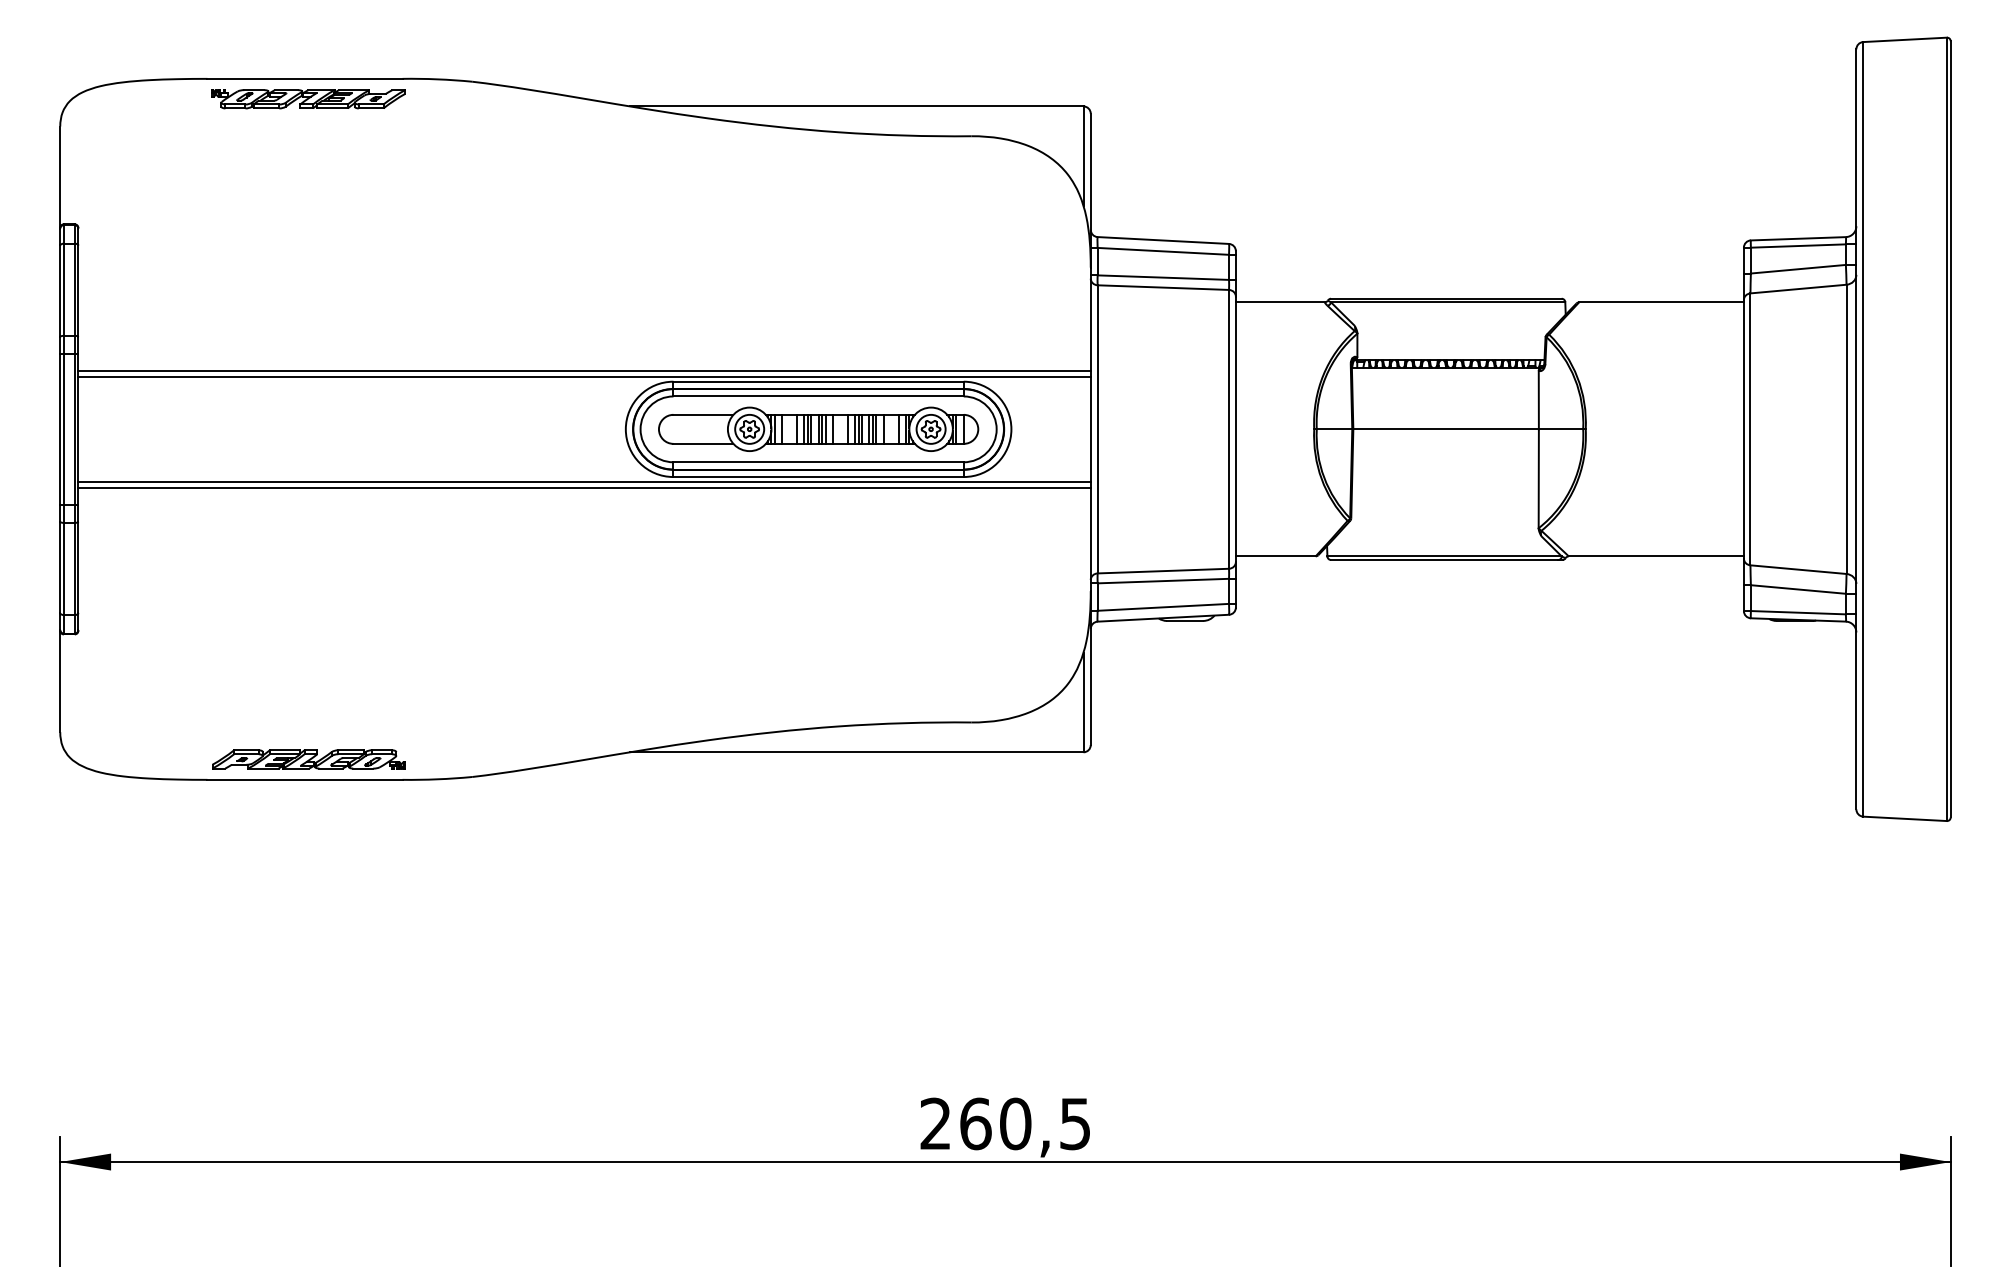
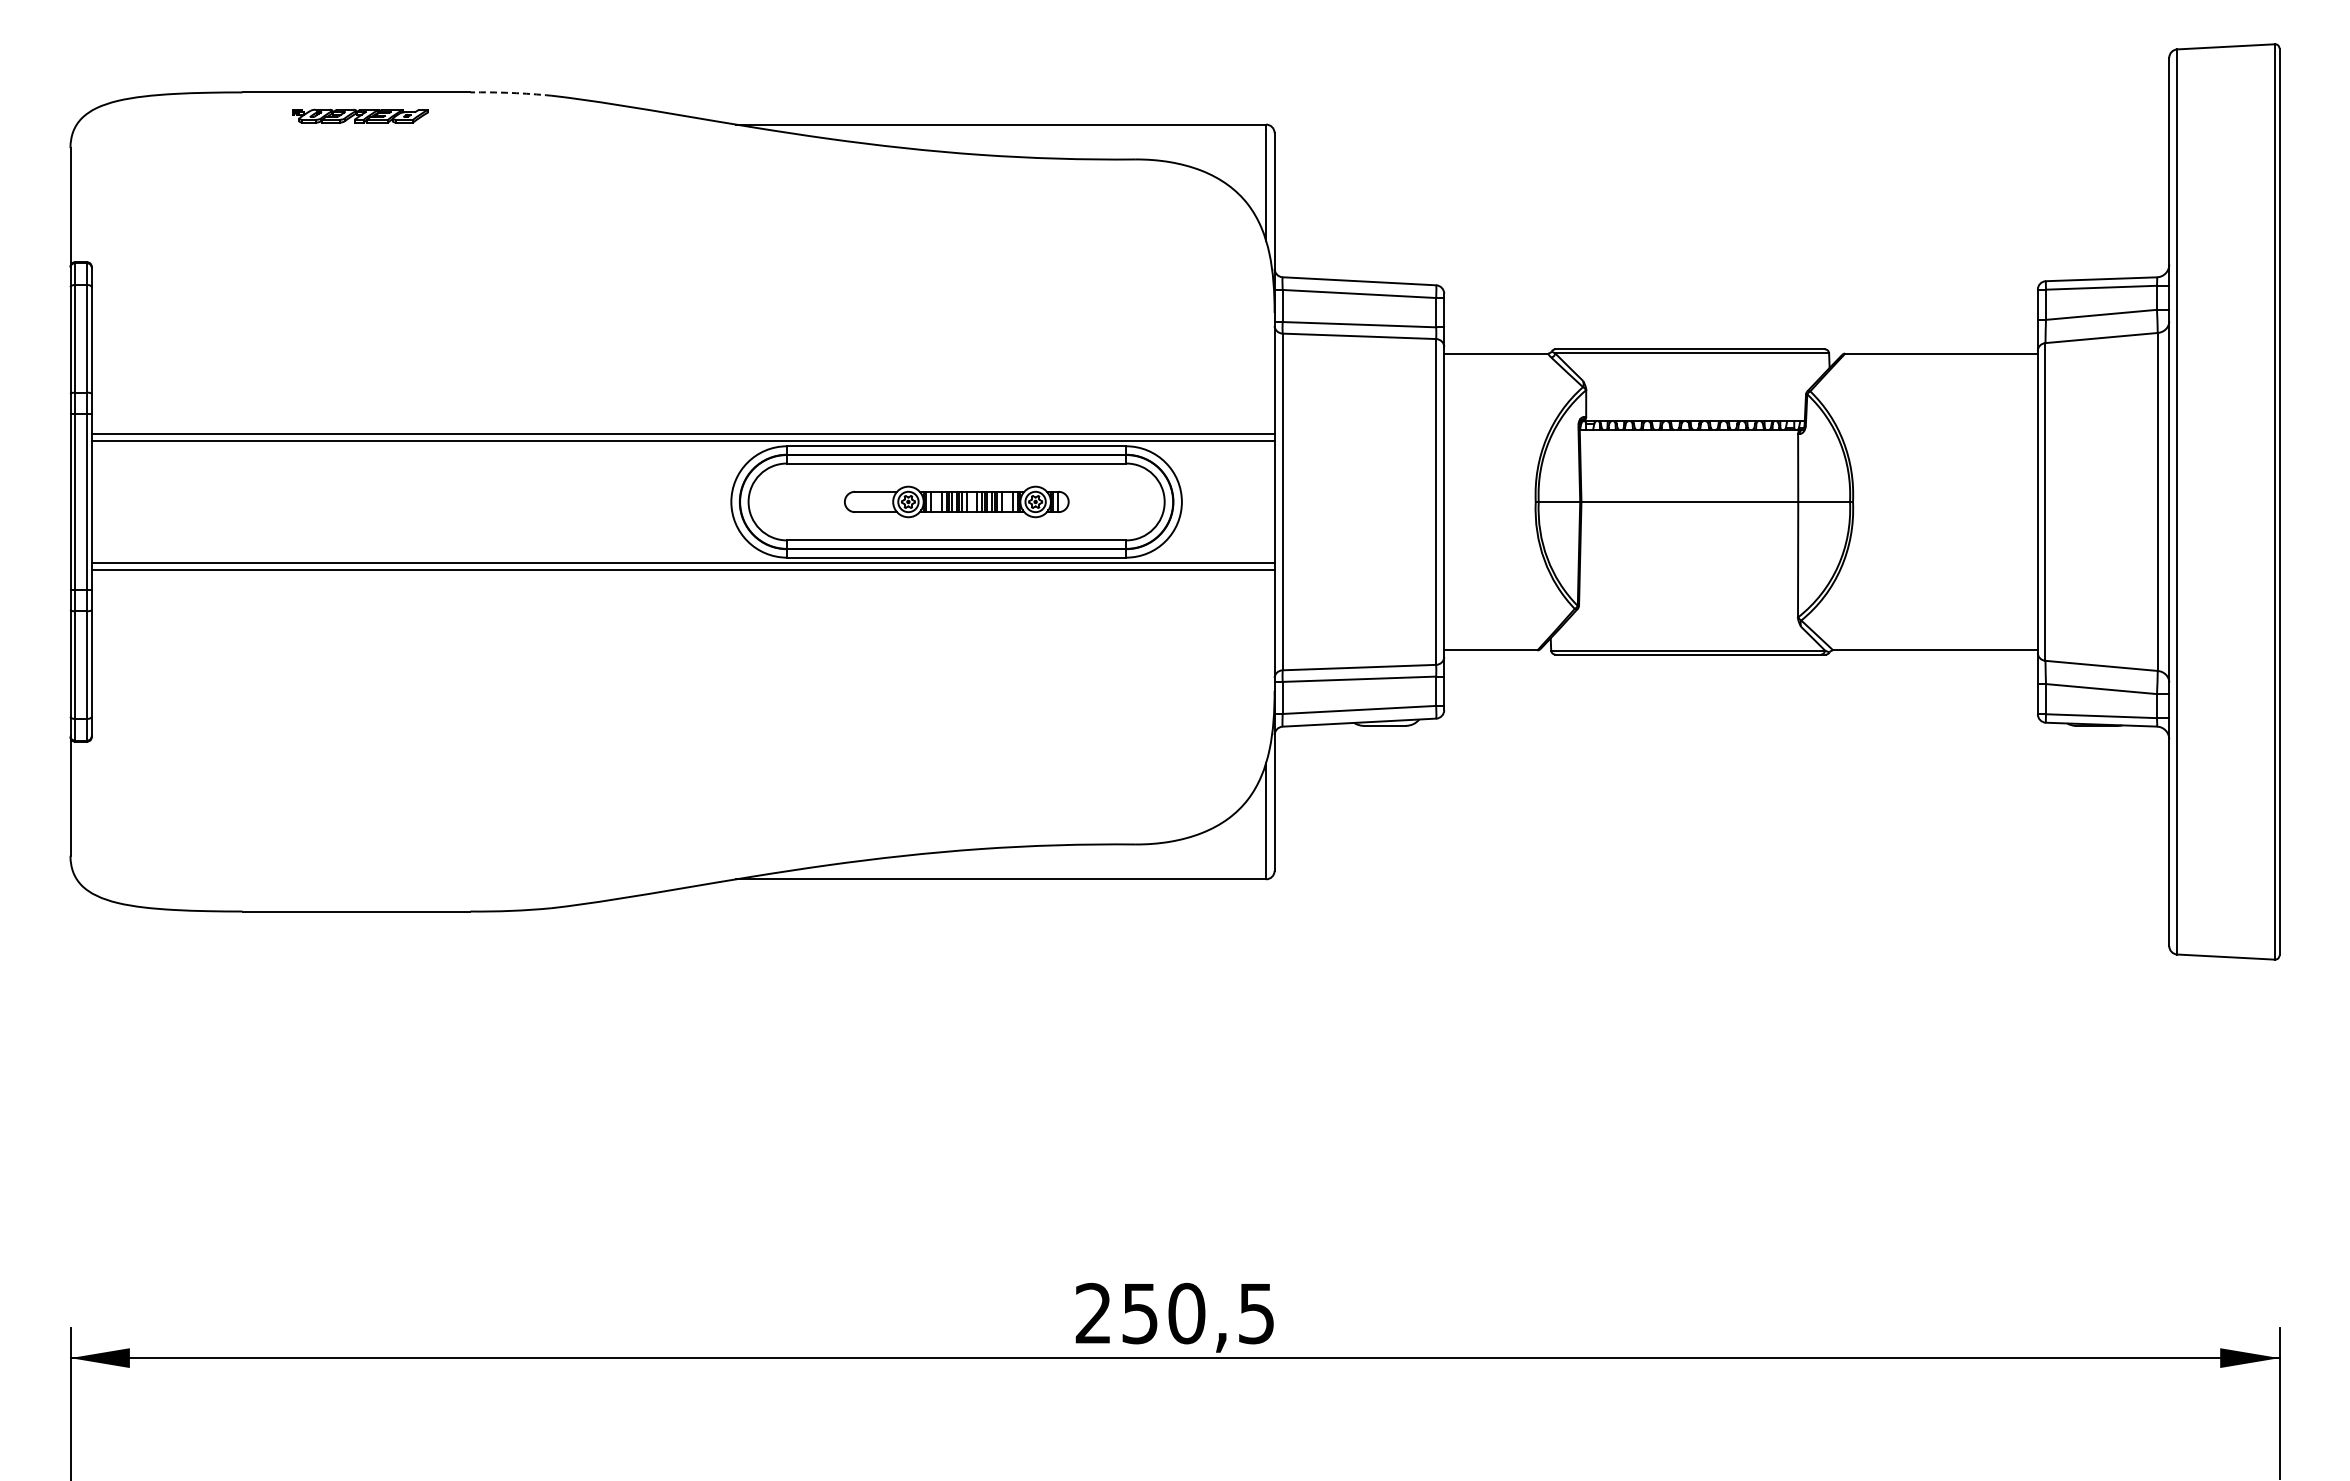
arc: (437, 78) -> (511, 92), solid -> dashed
part: (308, 98) -> (360, 115), size x0.6
part: (818, 428) -> (956, 501), size x0.6
part: (308, 759) -> (360, 887), removed
text: (975, 1123) -> (1140, 1313), 260,5 -> 250,5

